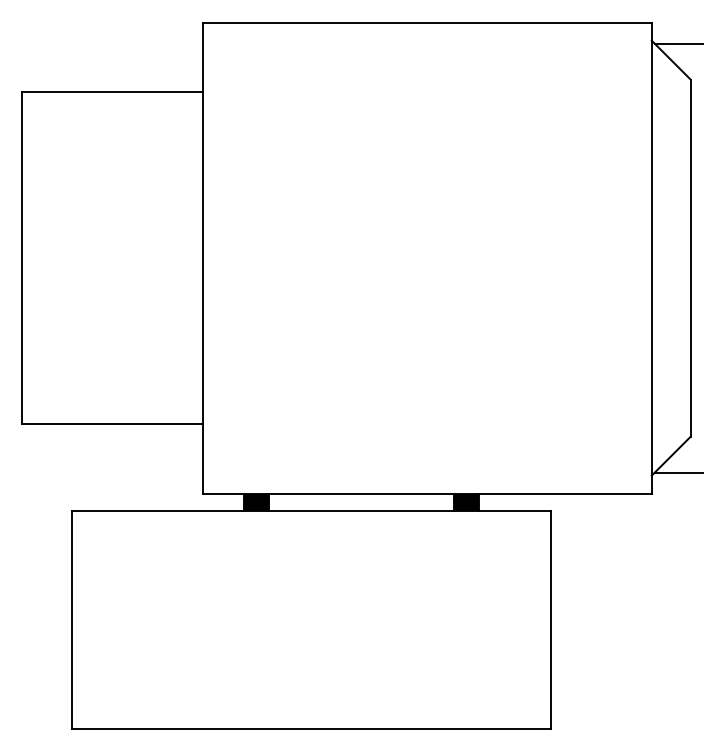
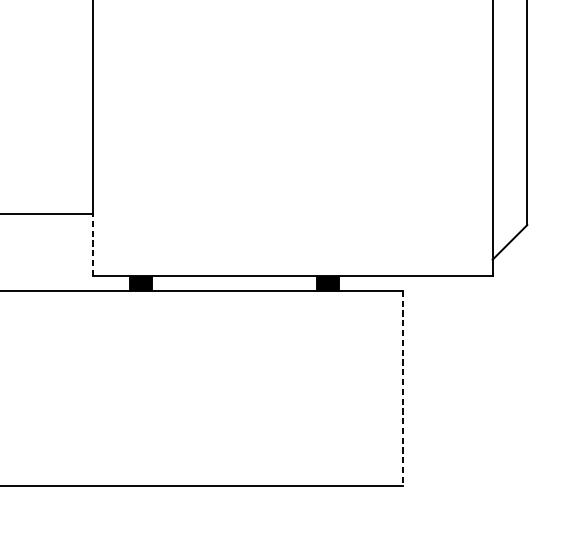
line: (202, 459) -> (92, 245), solid -> dashed
line: (678, 472) -> (516, 256), removed
line: (550, 620) -> (402, 388), solid -> dashed

